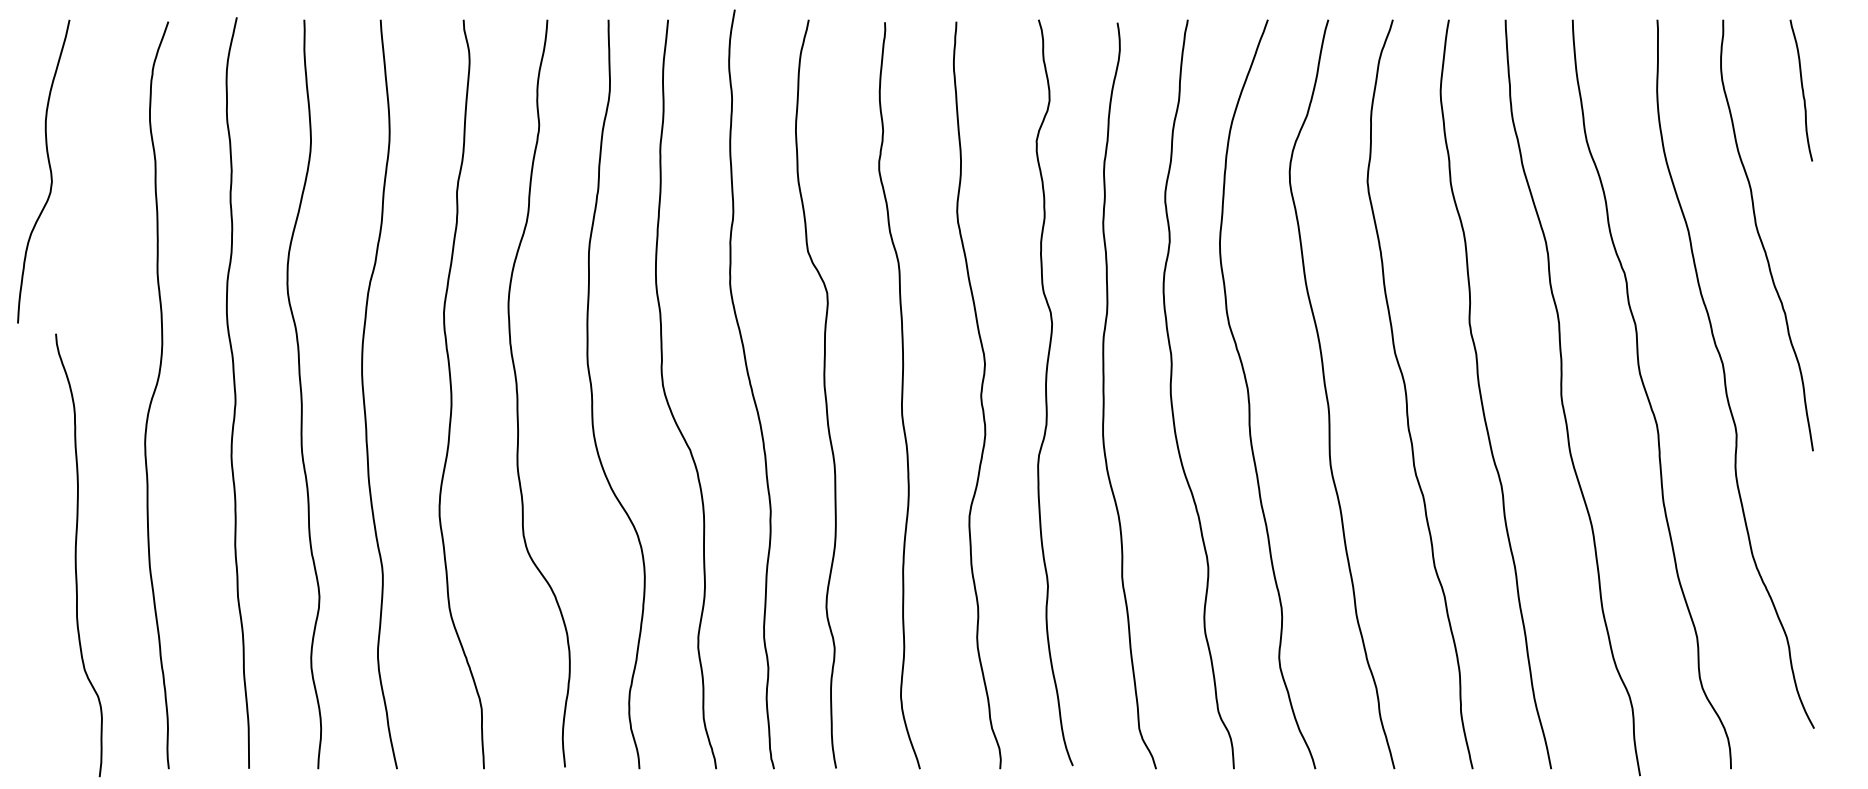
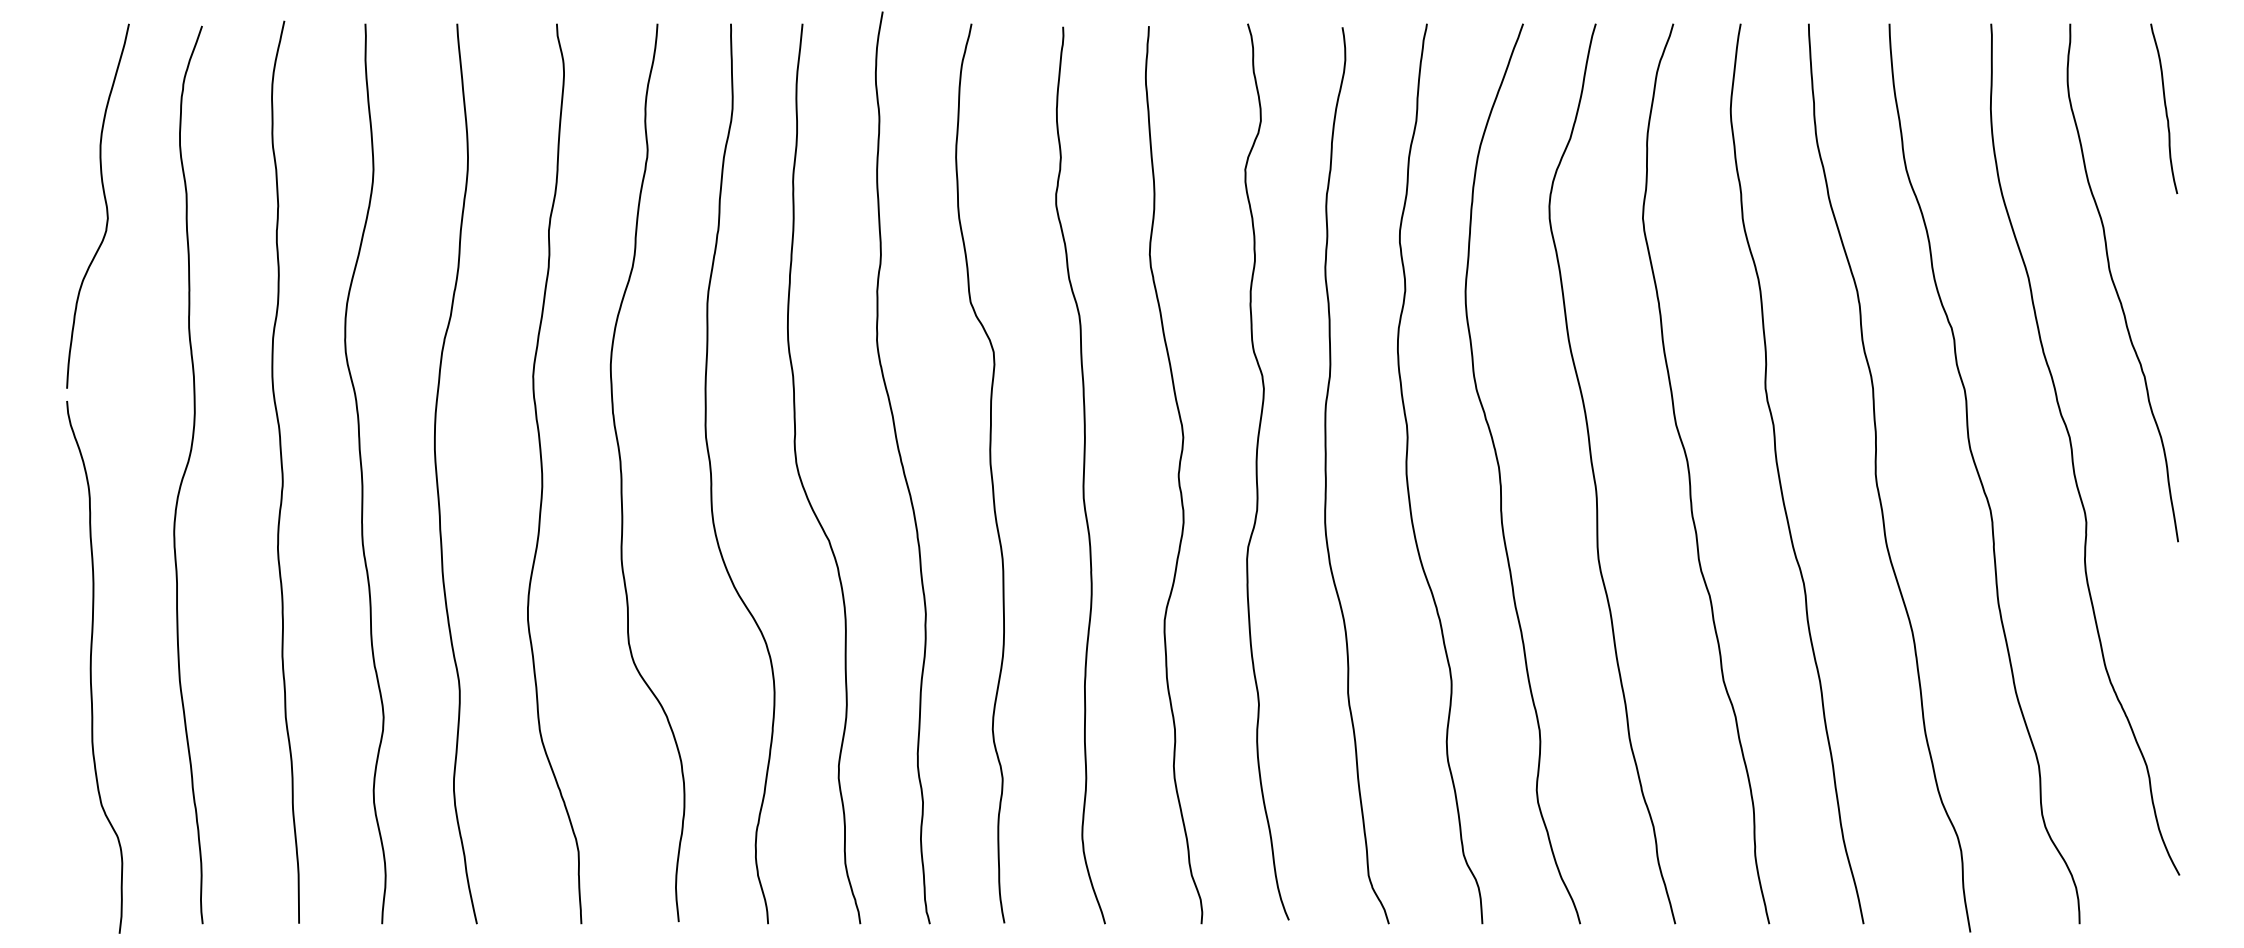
curve: (49, 170) -> (104, 204), moved

